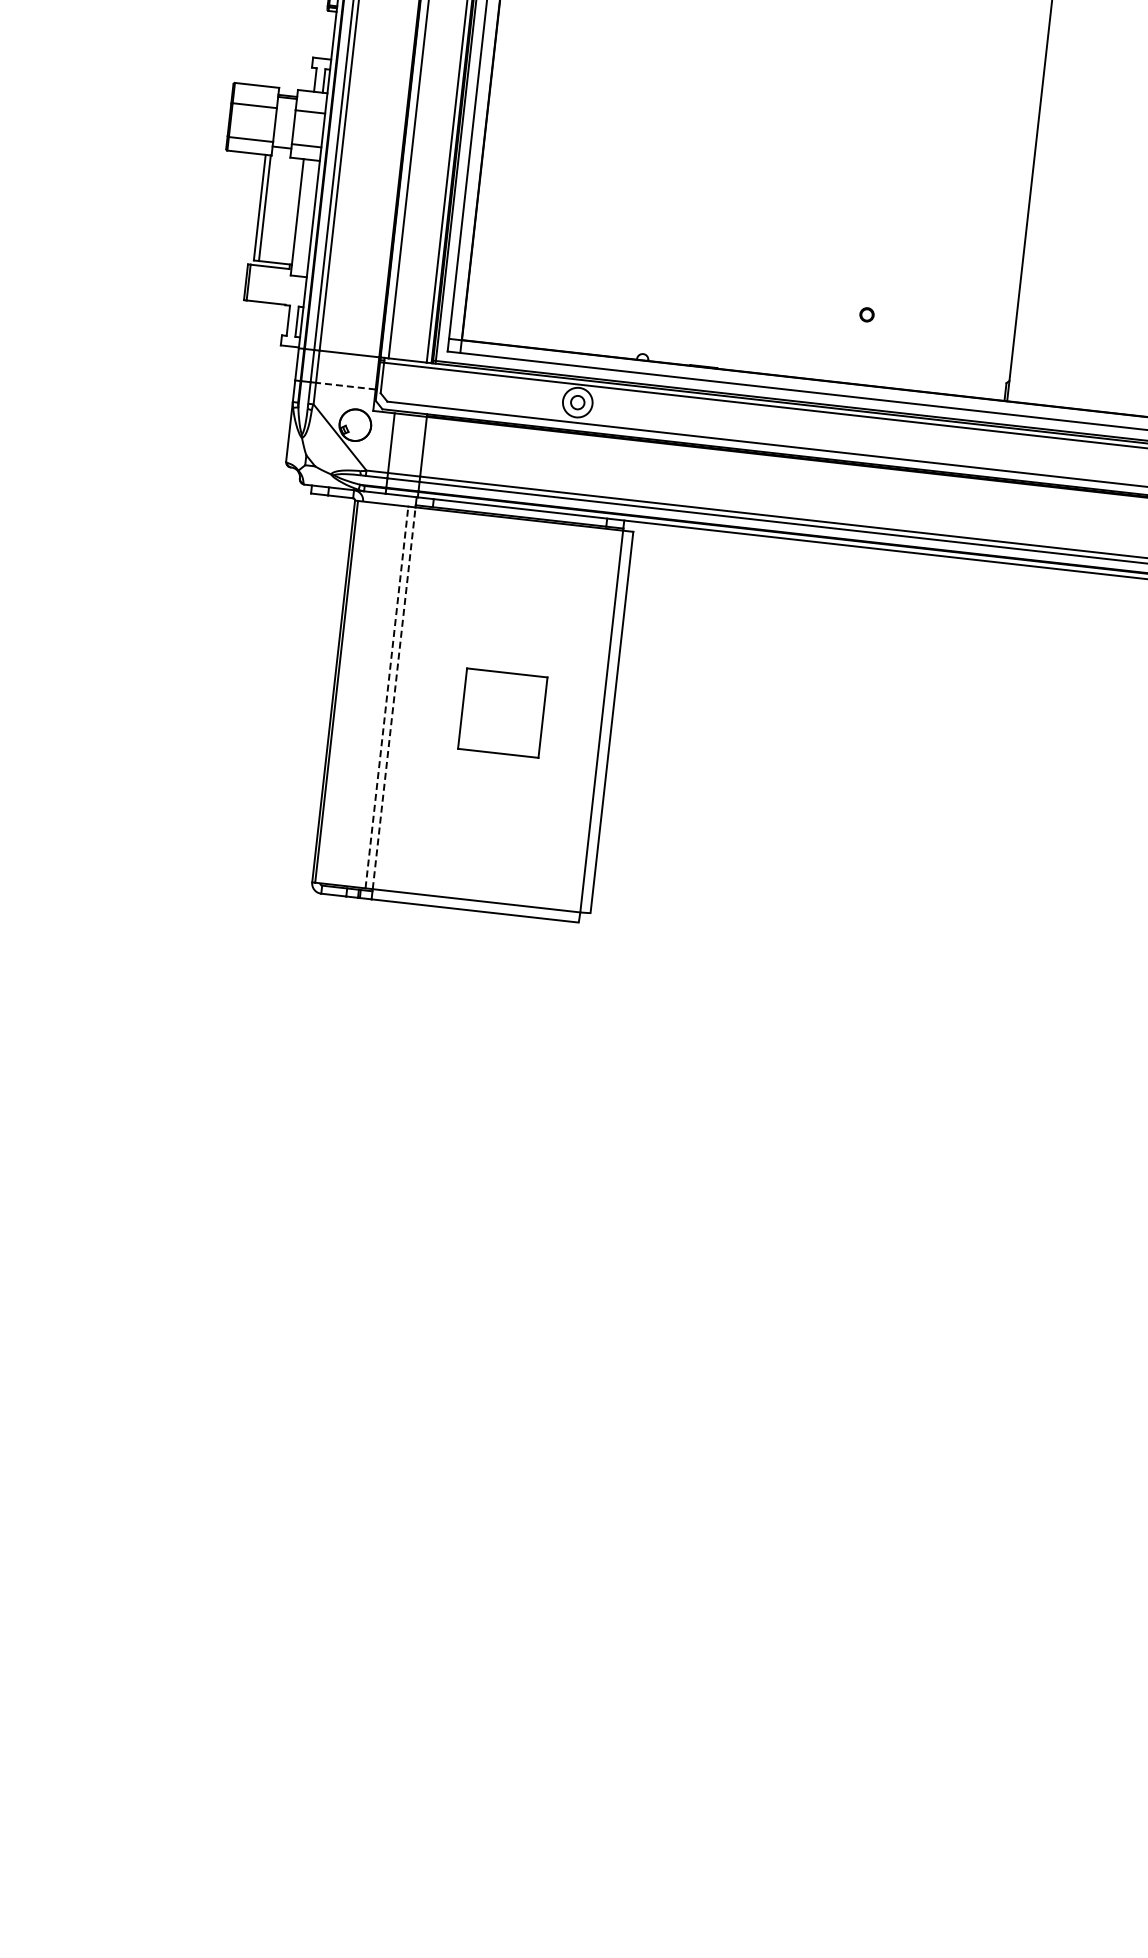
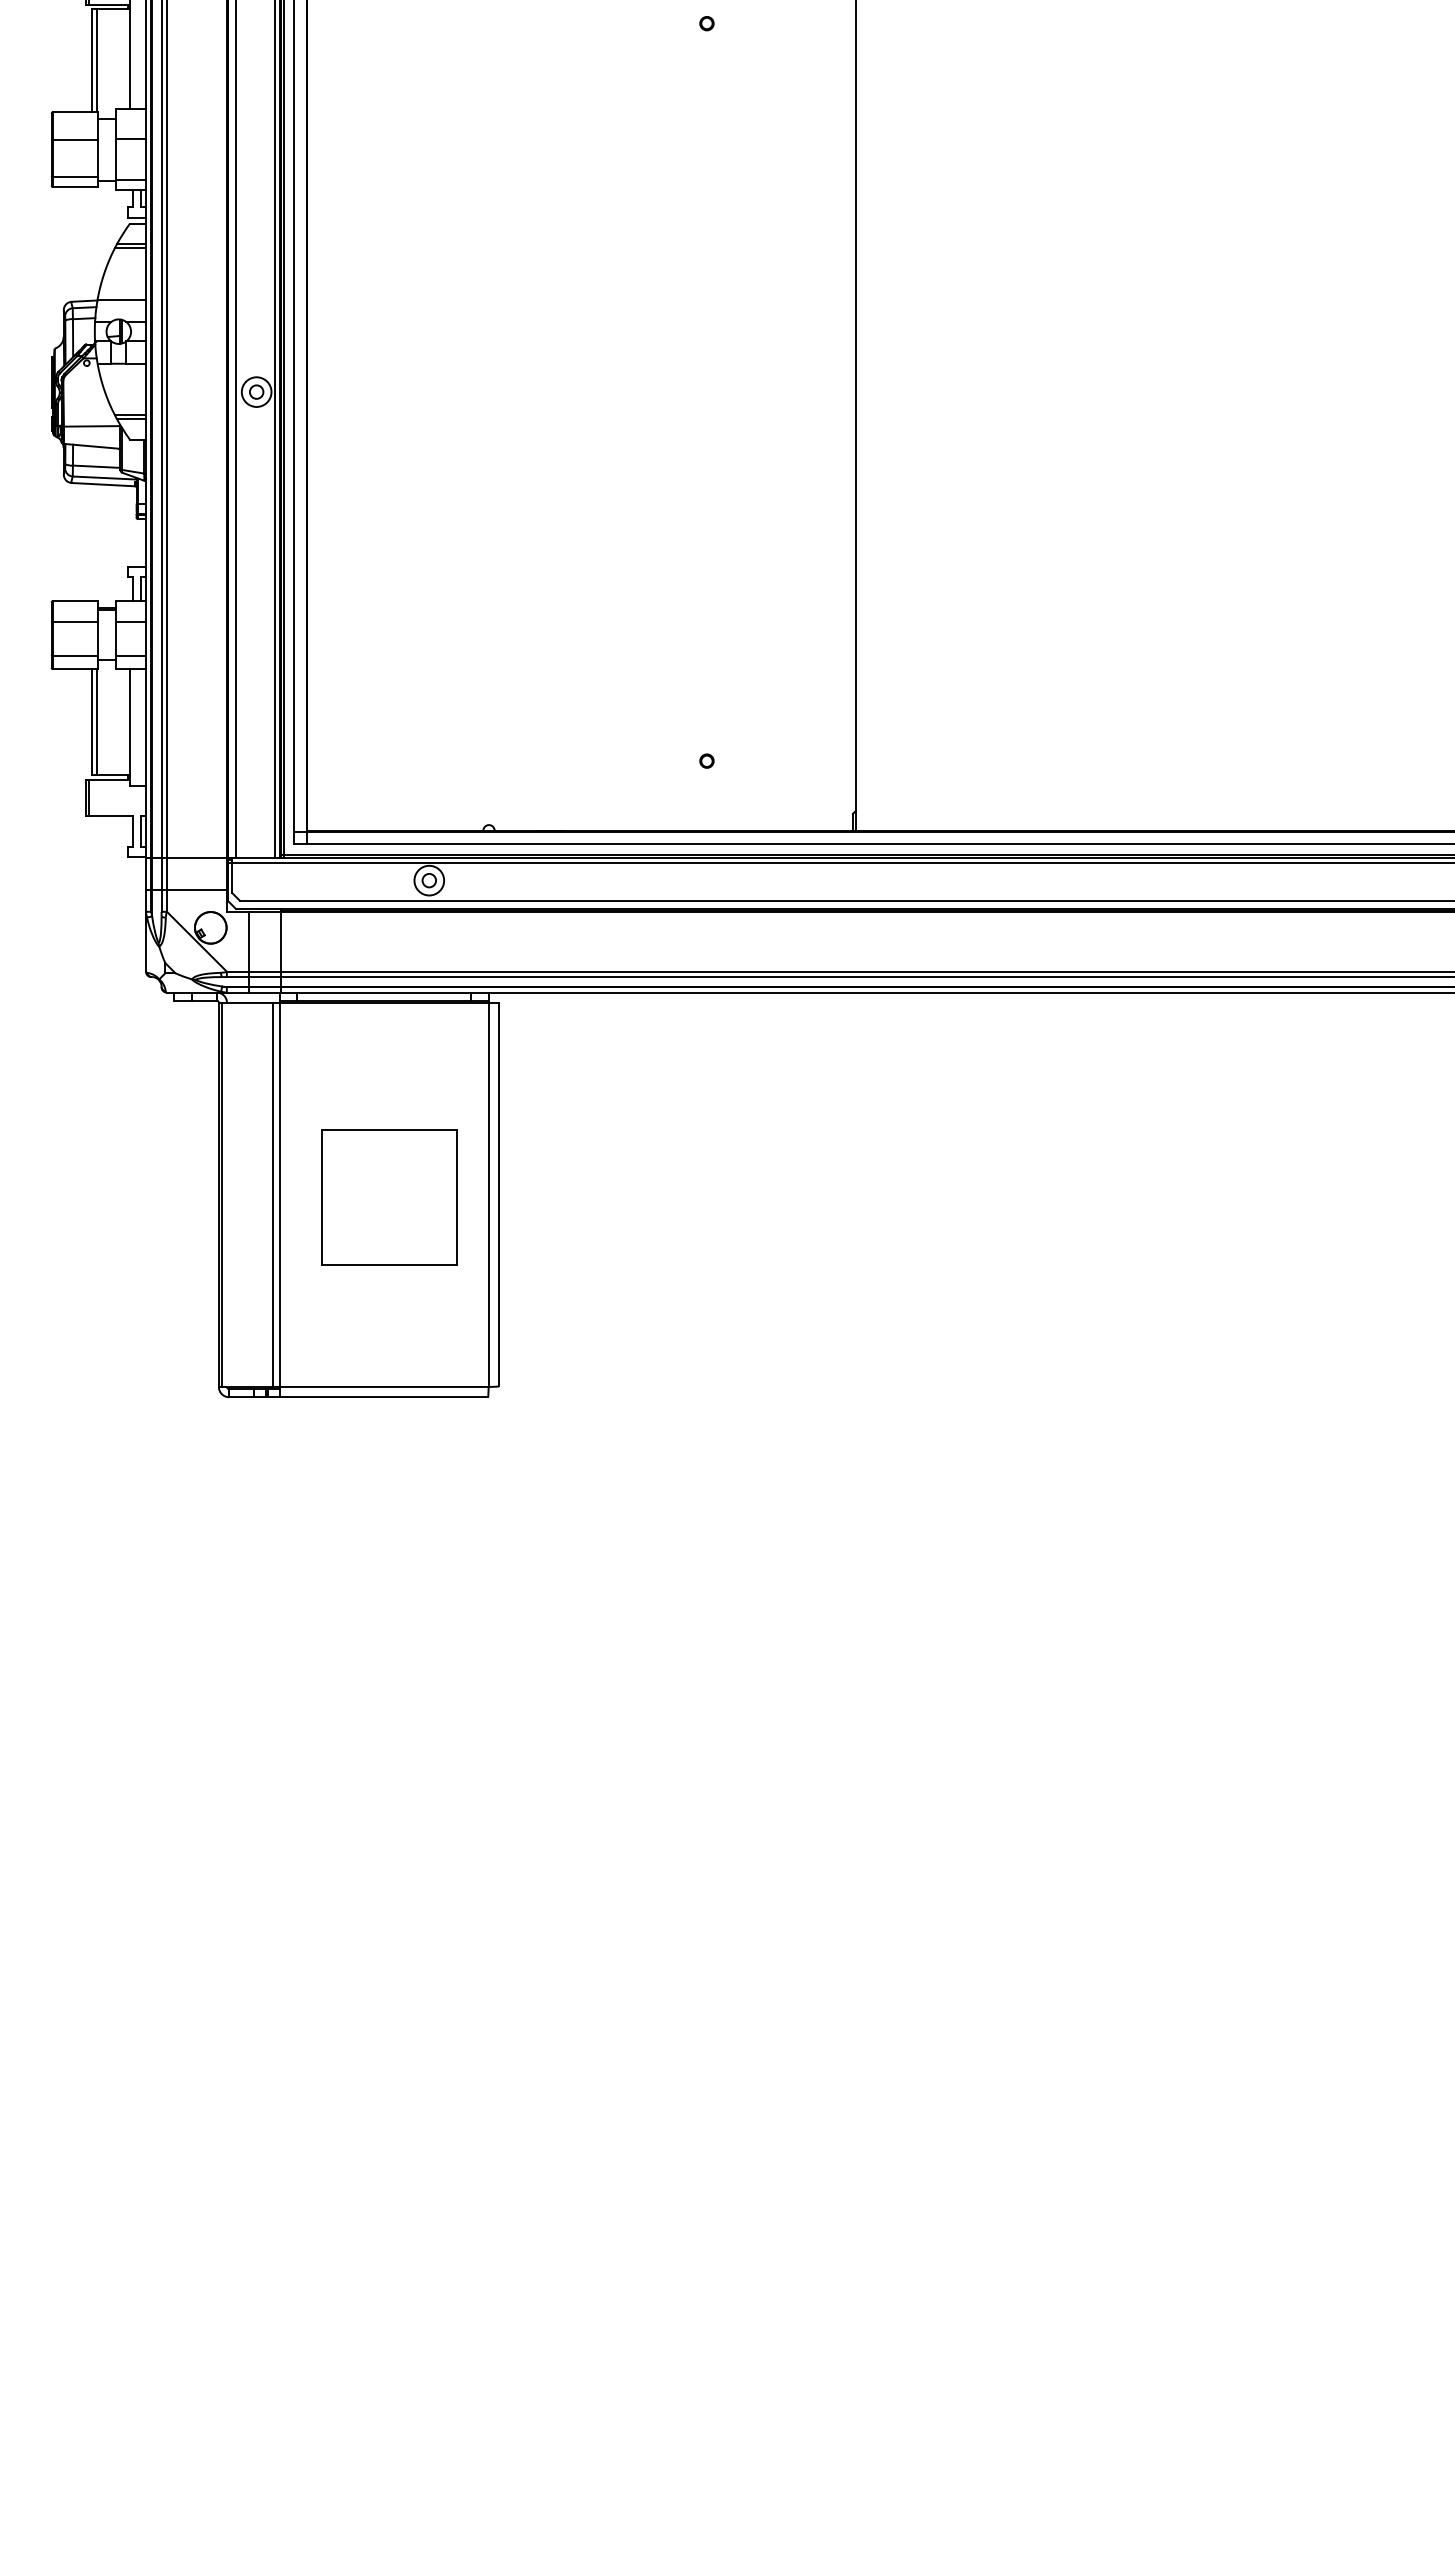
line: (345, 386) -> (196, 890), dashed -> solid
line: (386, 697) -> (272, 1194), dashed -> solid
line: (393, 697) -> (279, 1194), dashed -> solid
part: (502, 713) -> (389, 1197), size x1.67

